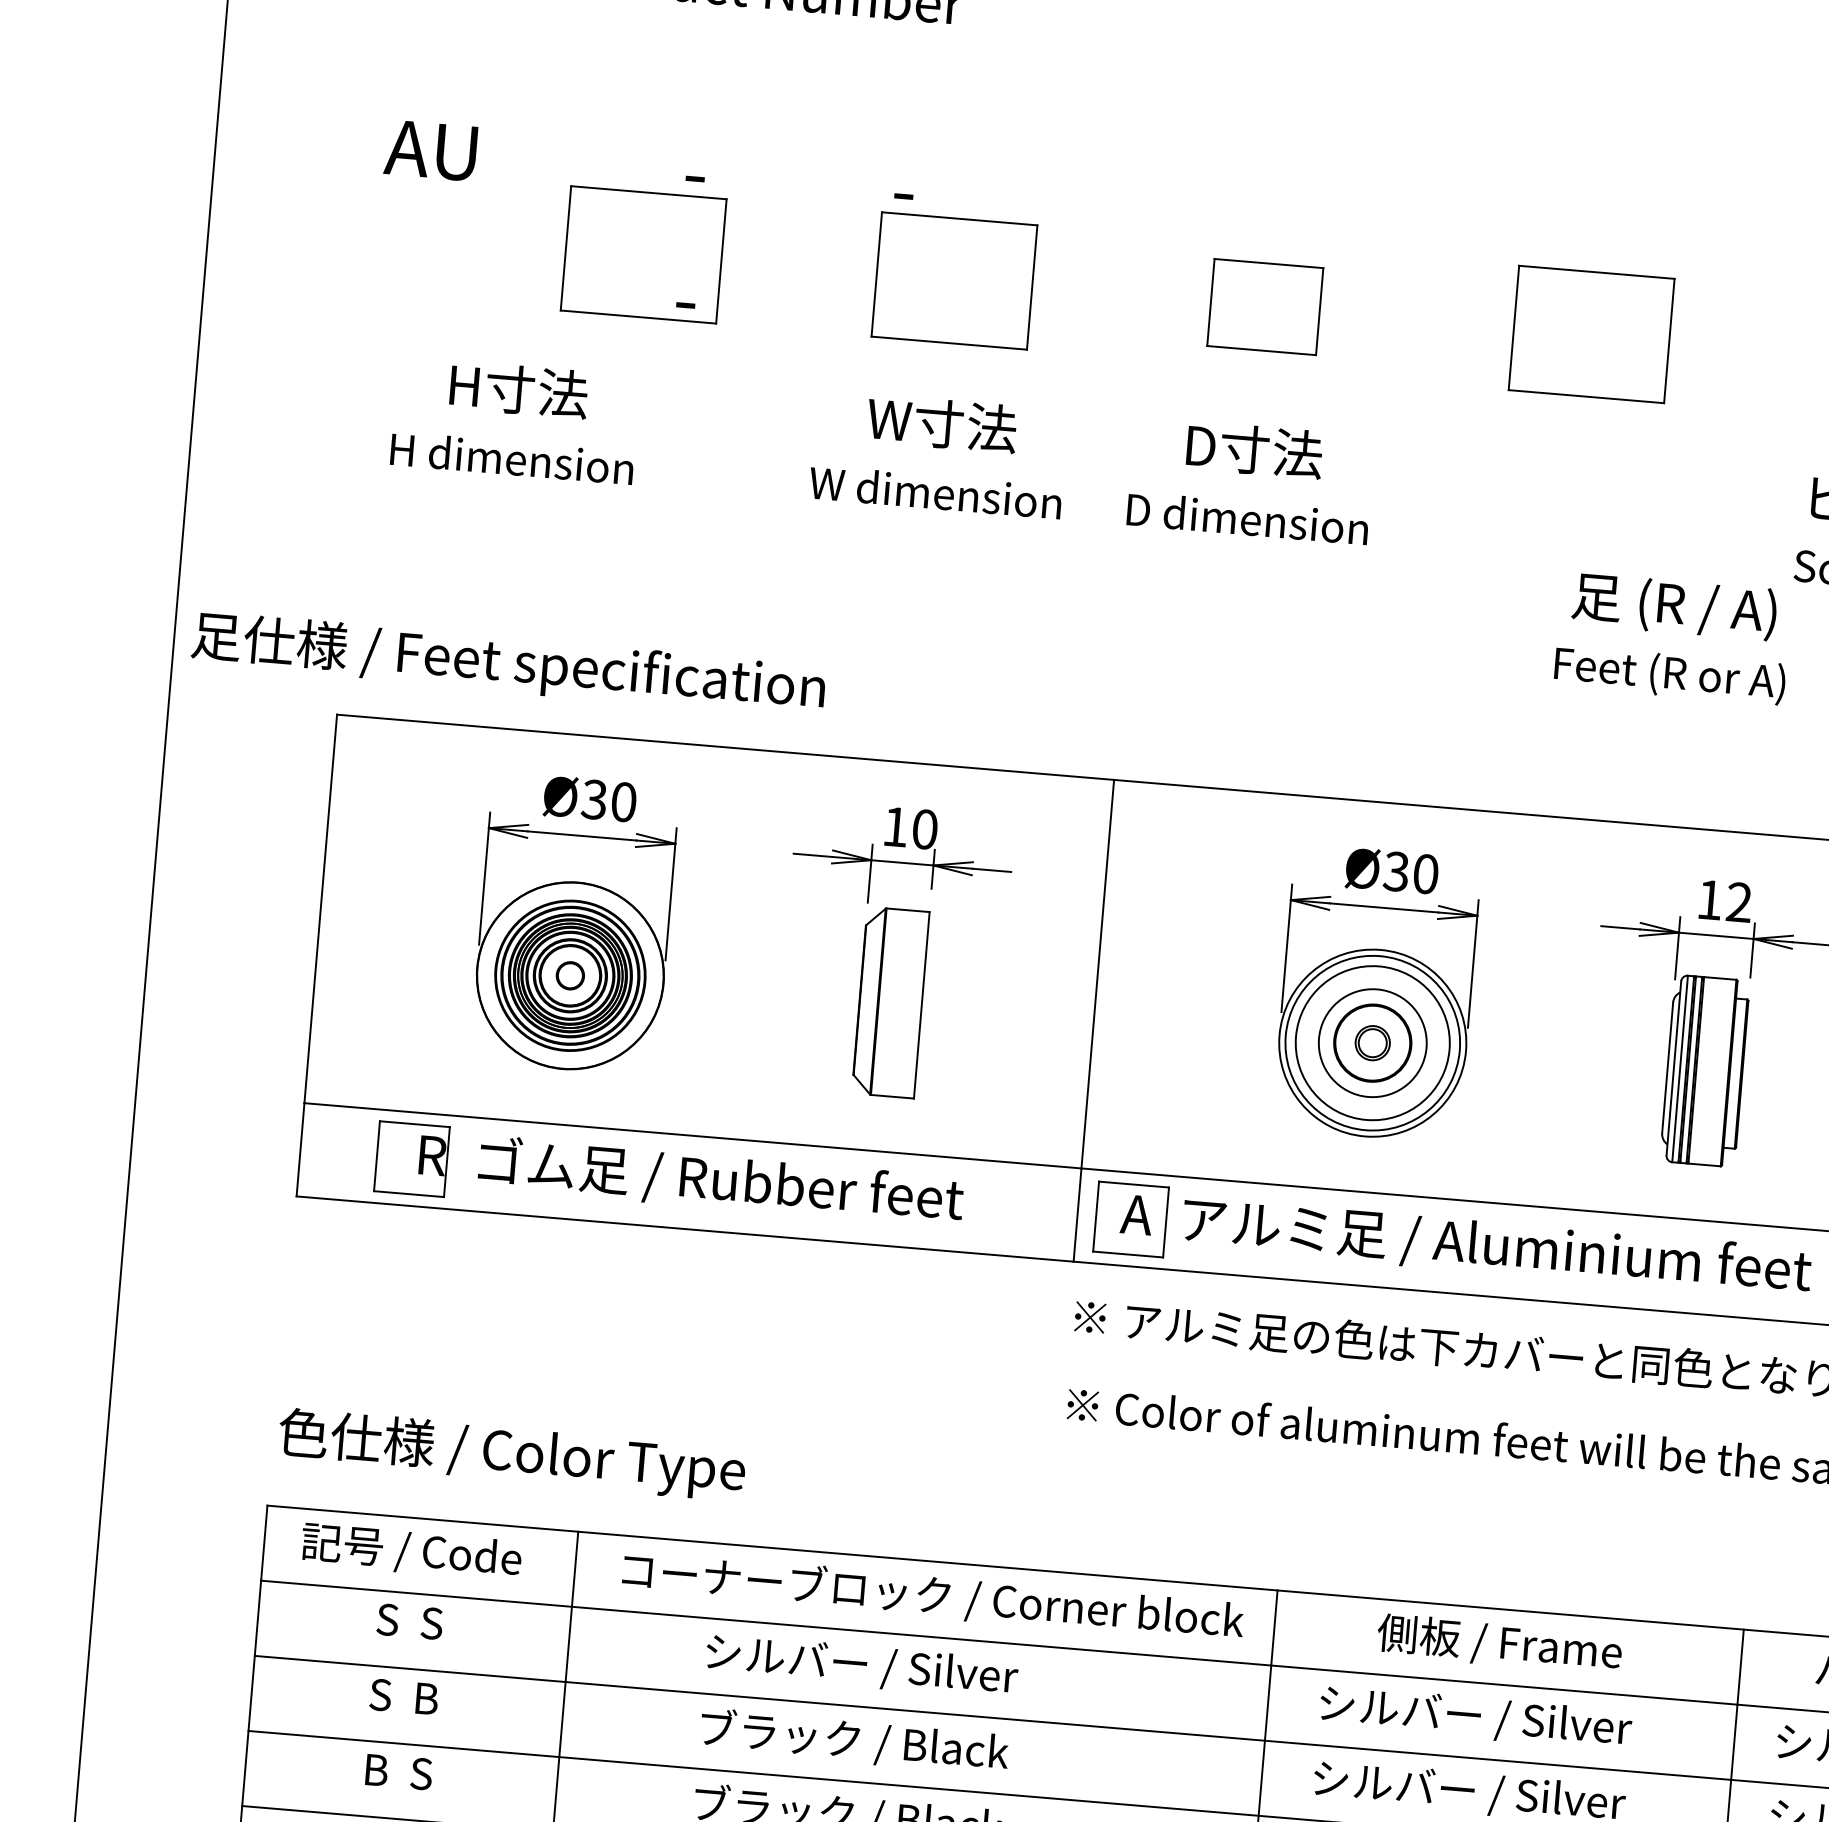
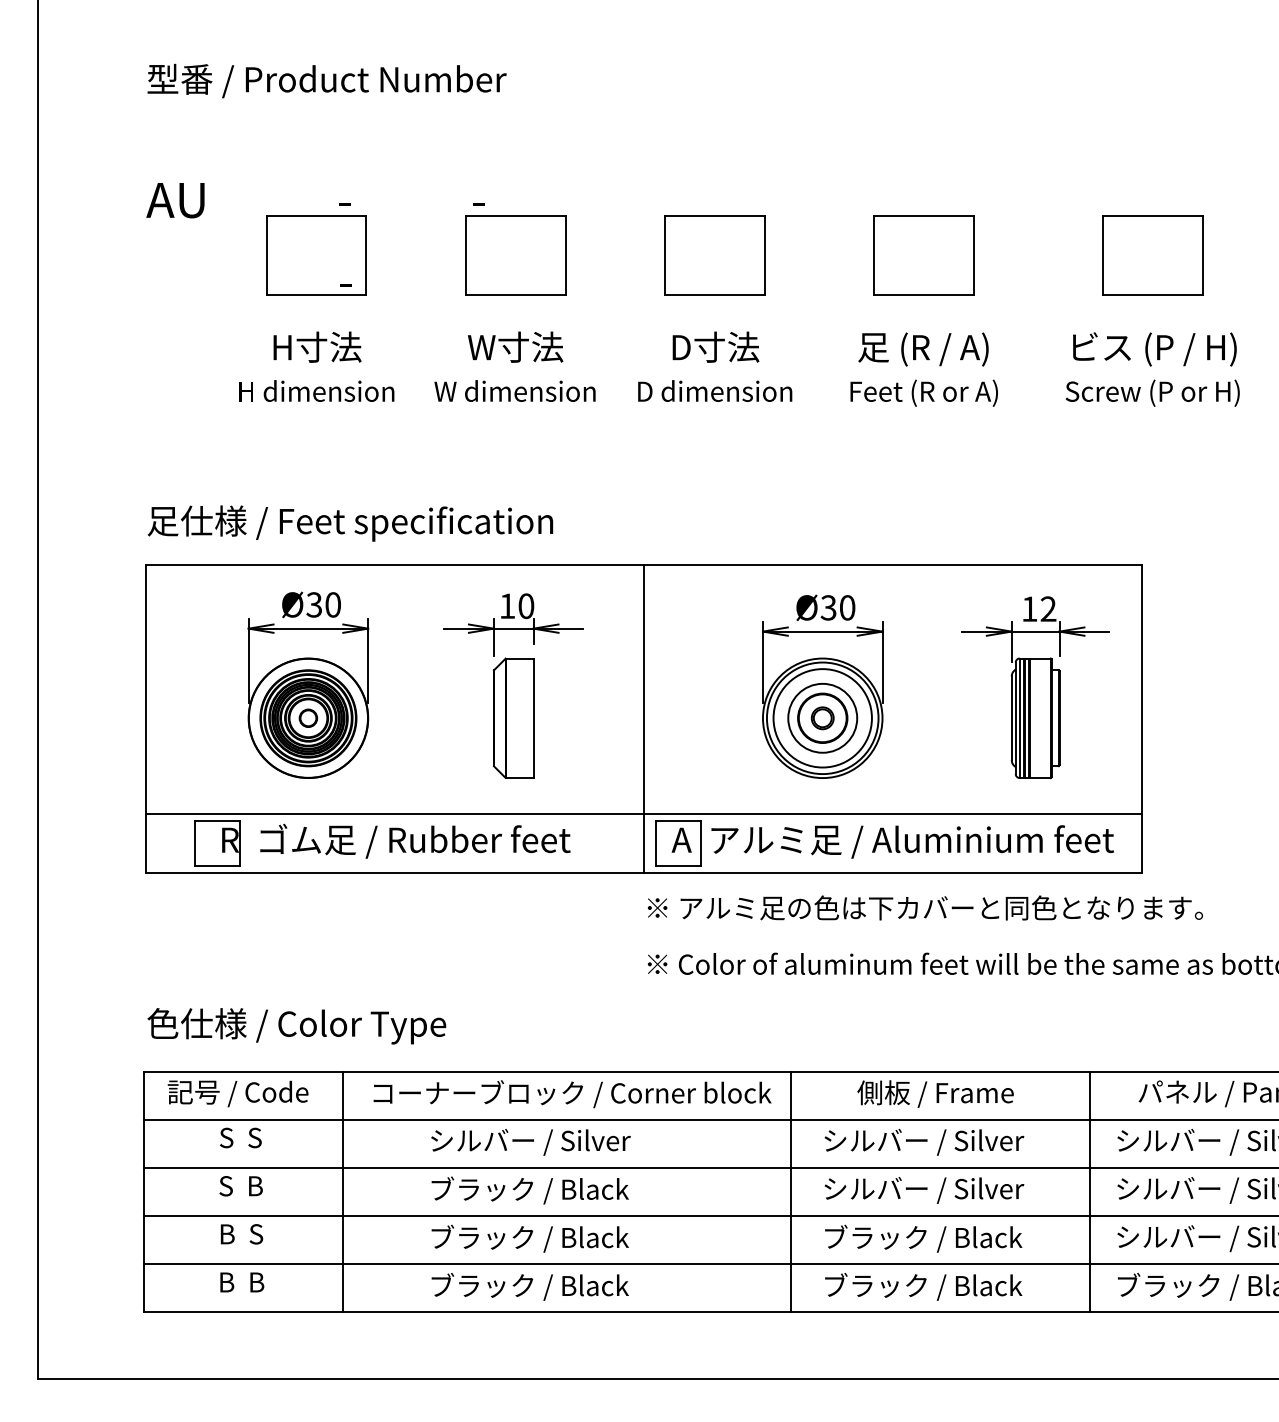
part: (1264, 306) -> (714, 255), size x1.43
text: (515, 419) -> (316, 366), moved
text: (1671, 638) -> (923, 369), moved
text: (508, 664) -> (350, 523), moved

